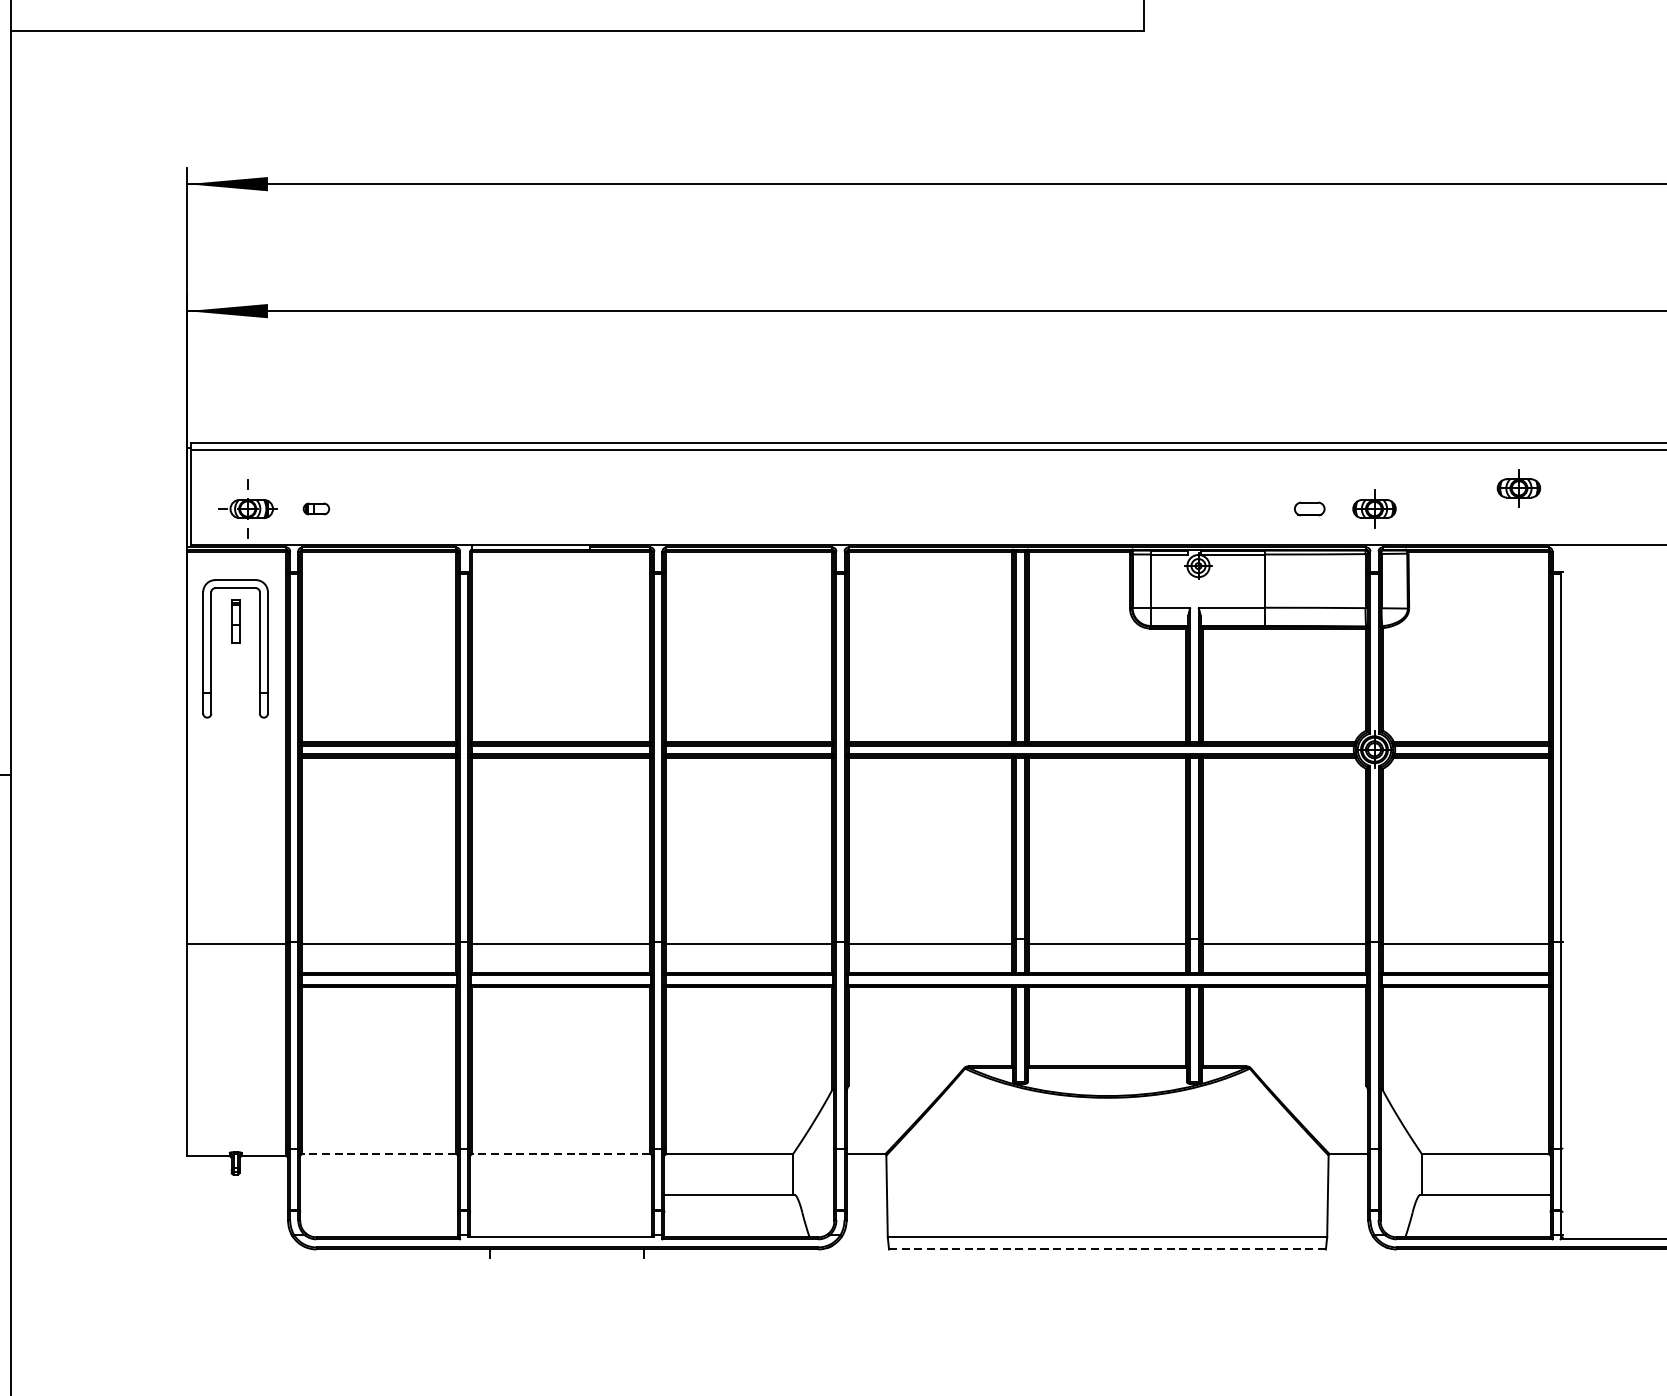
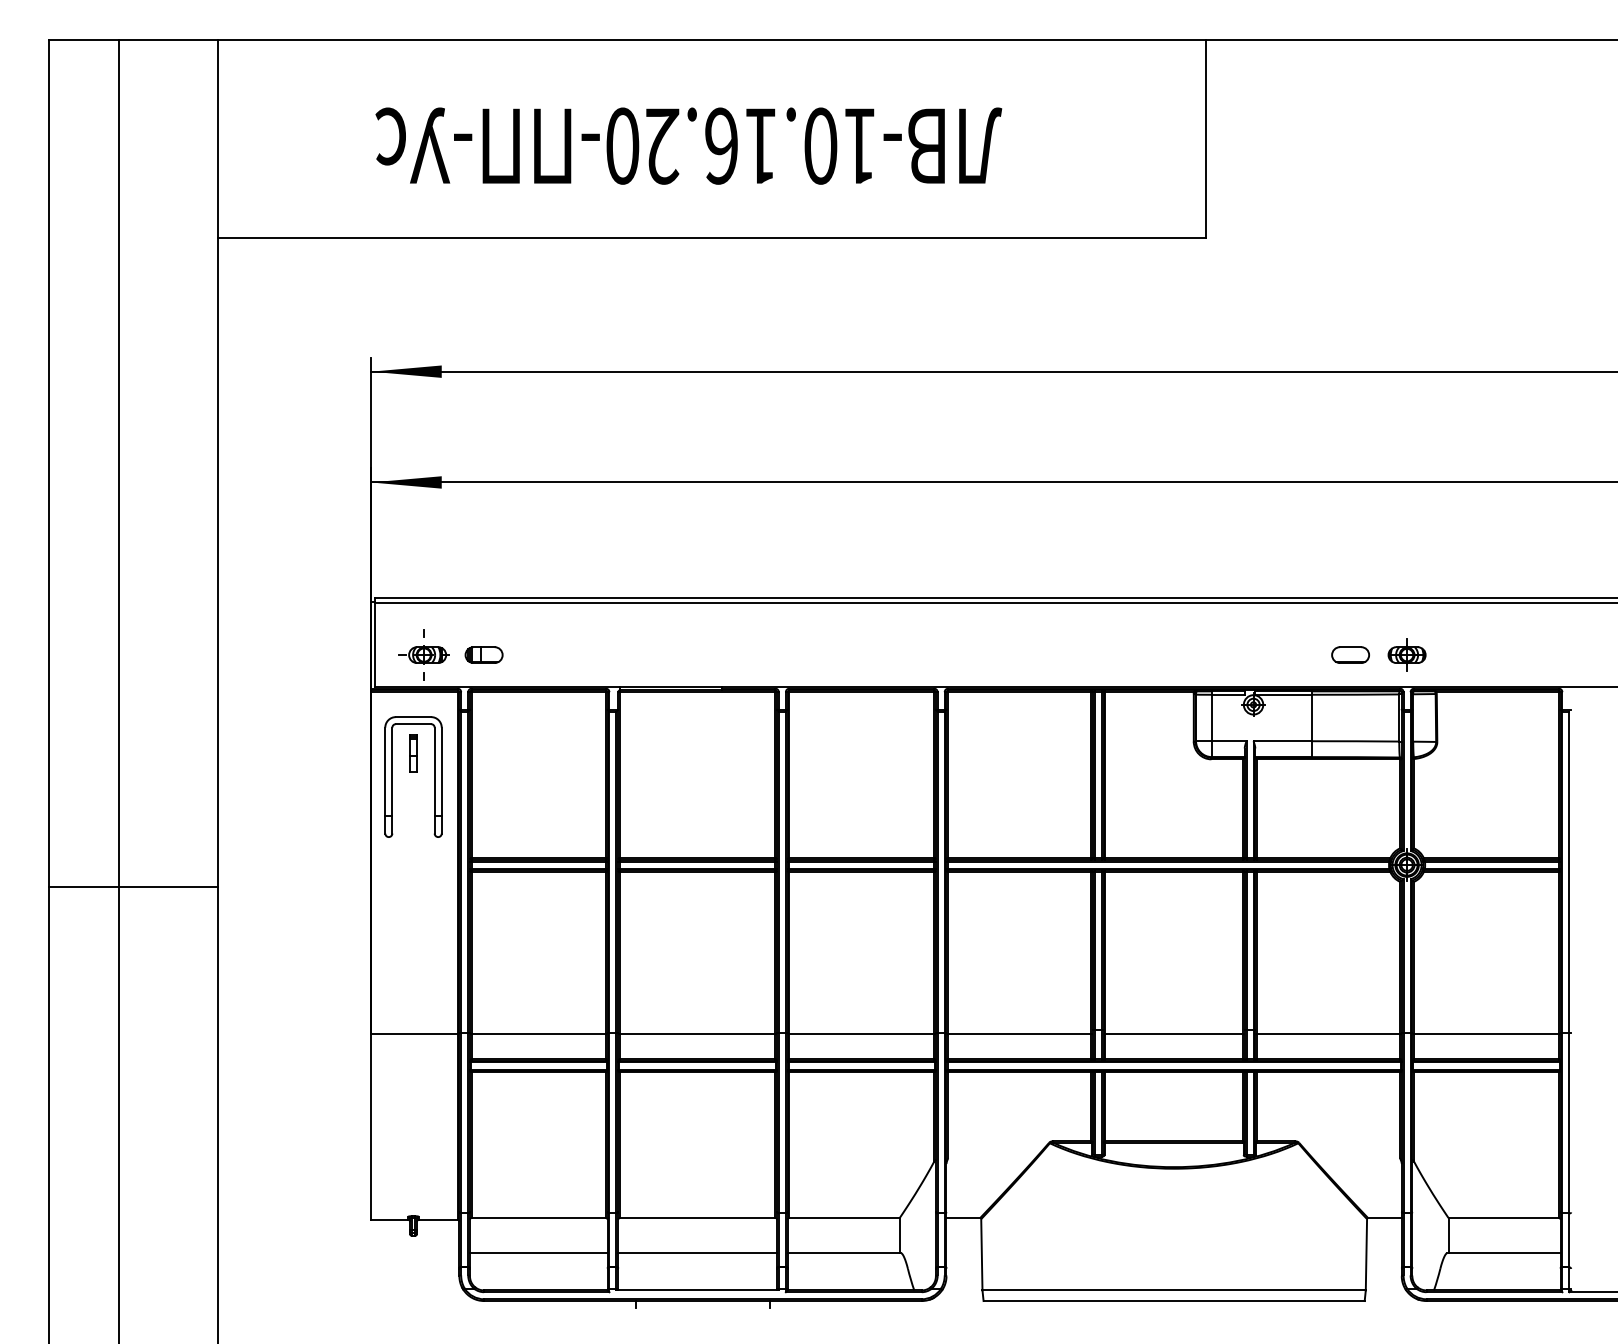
part: (1518, 487) -> (1532, 636), removed
part: (315, 508) -> (483, 654), size x1.67
part: (1309, 508) -> (1350, 654), size x1.43
line: (378, 1154) -> (538, 1218), dashed -> solid
line: (561, 1154) -> (697, 1218), dashed -> solid
line: (378, 1194) -> (538, 1253), added
line: (561, 1194) -> (697, 1253), added
line: (1107, 1250) -> (1174, 1301), dashed -> solid

